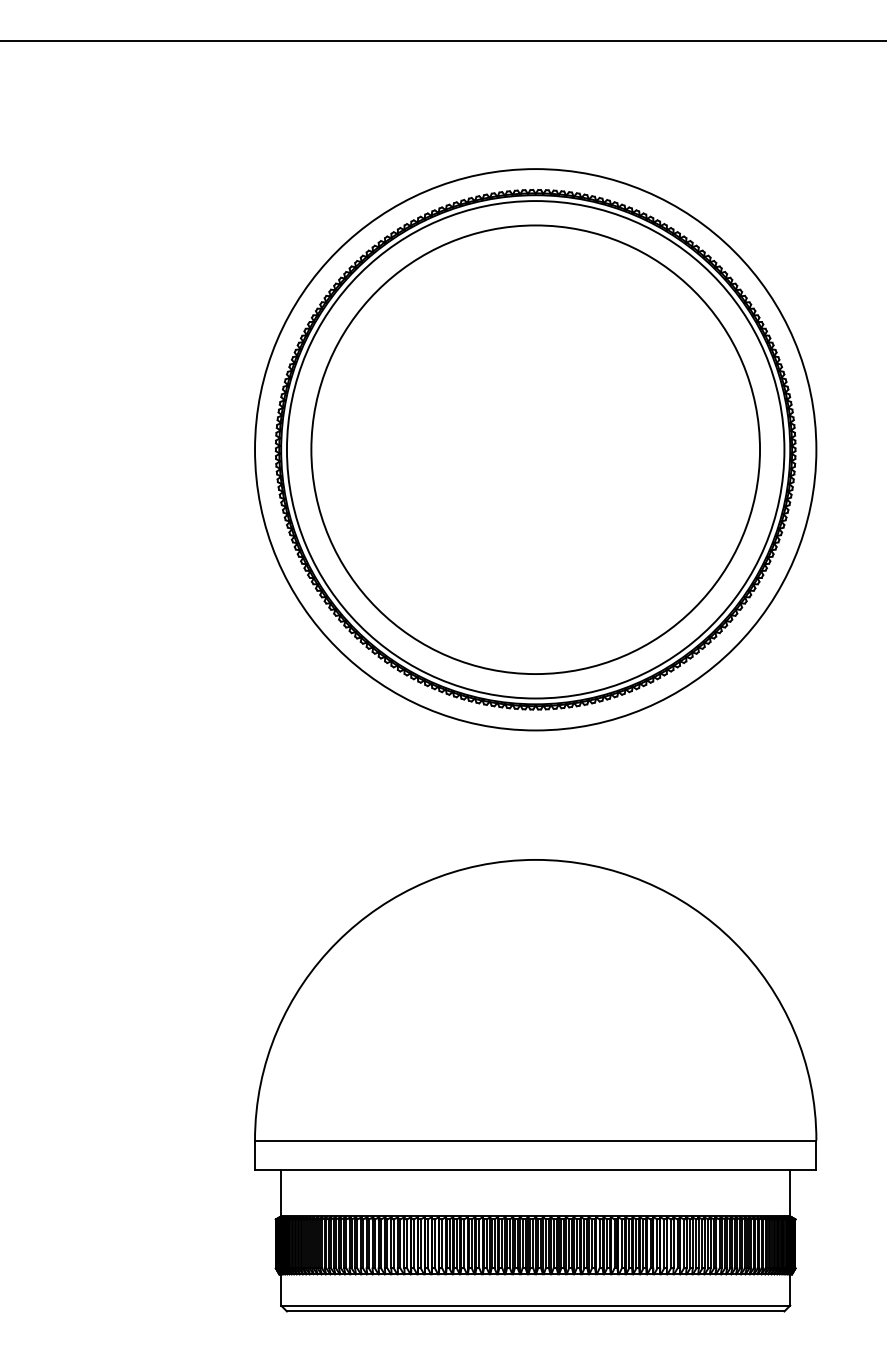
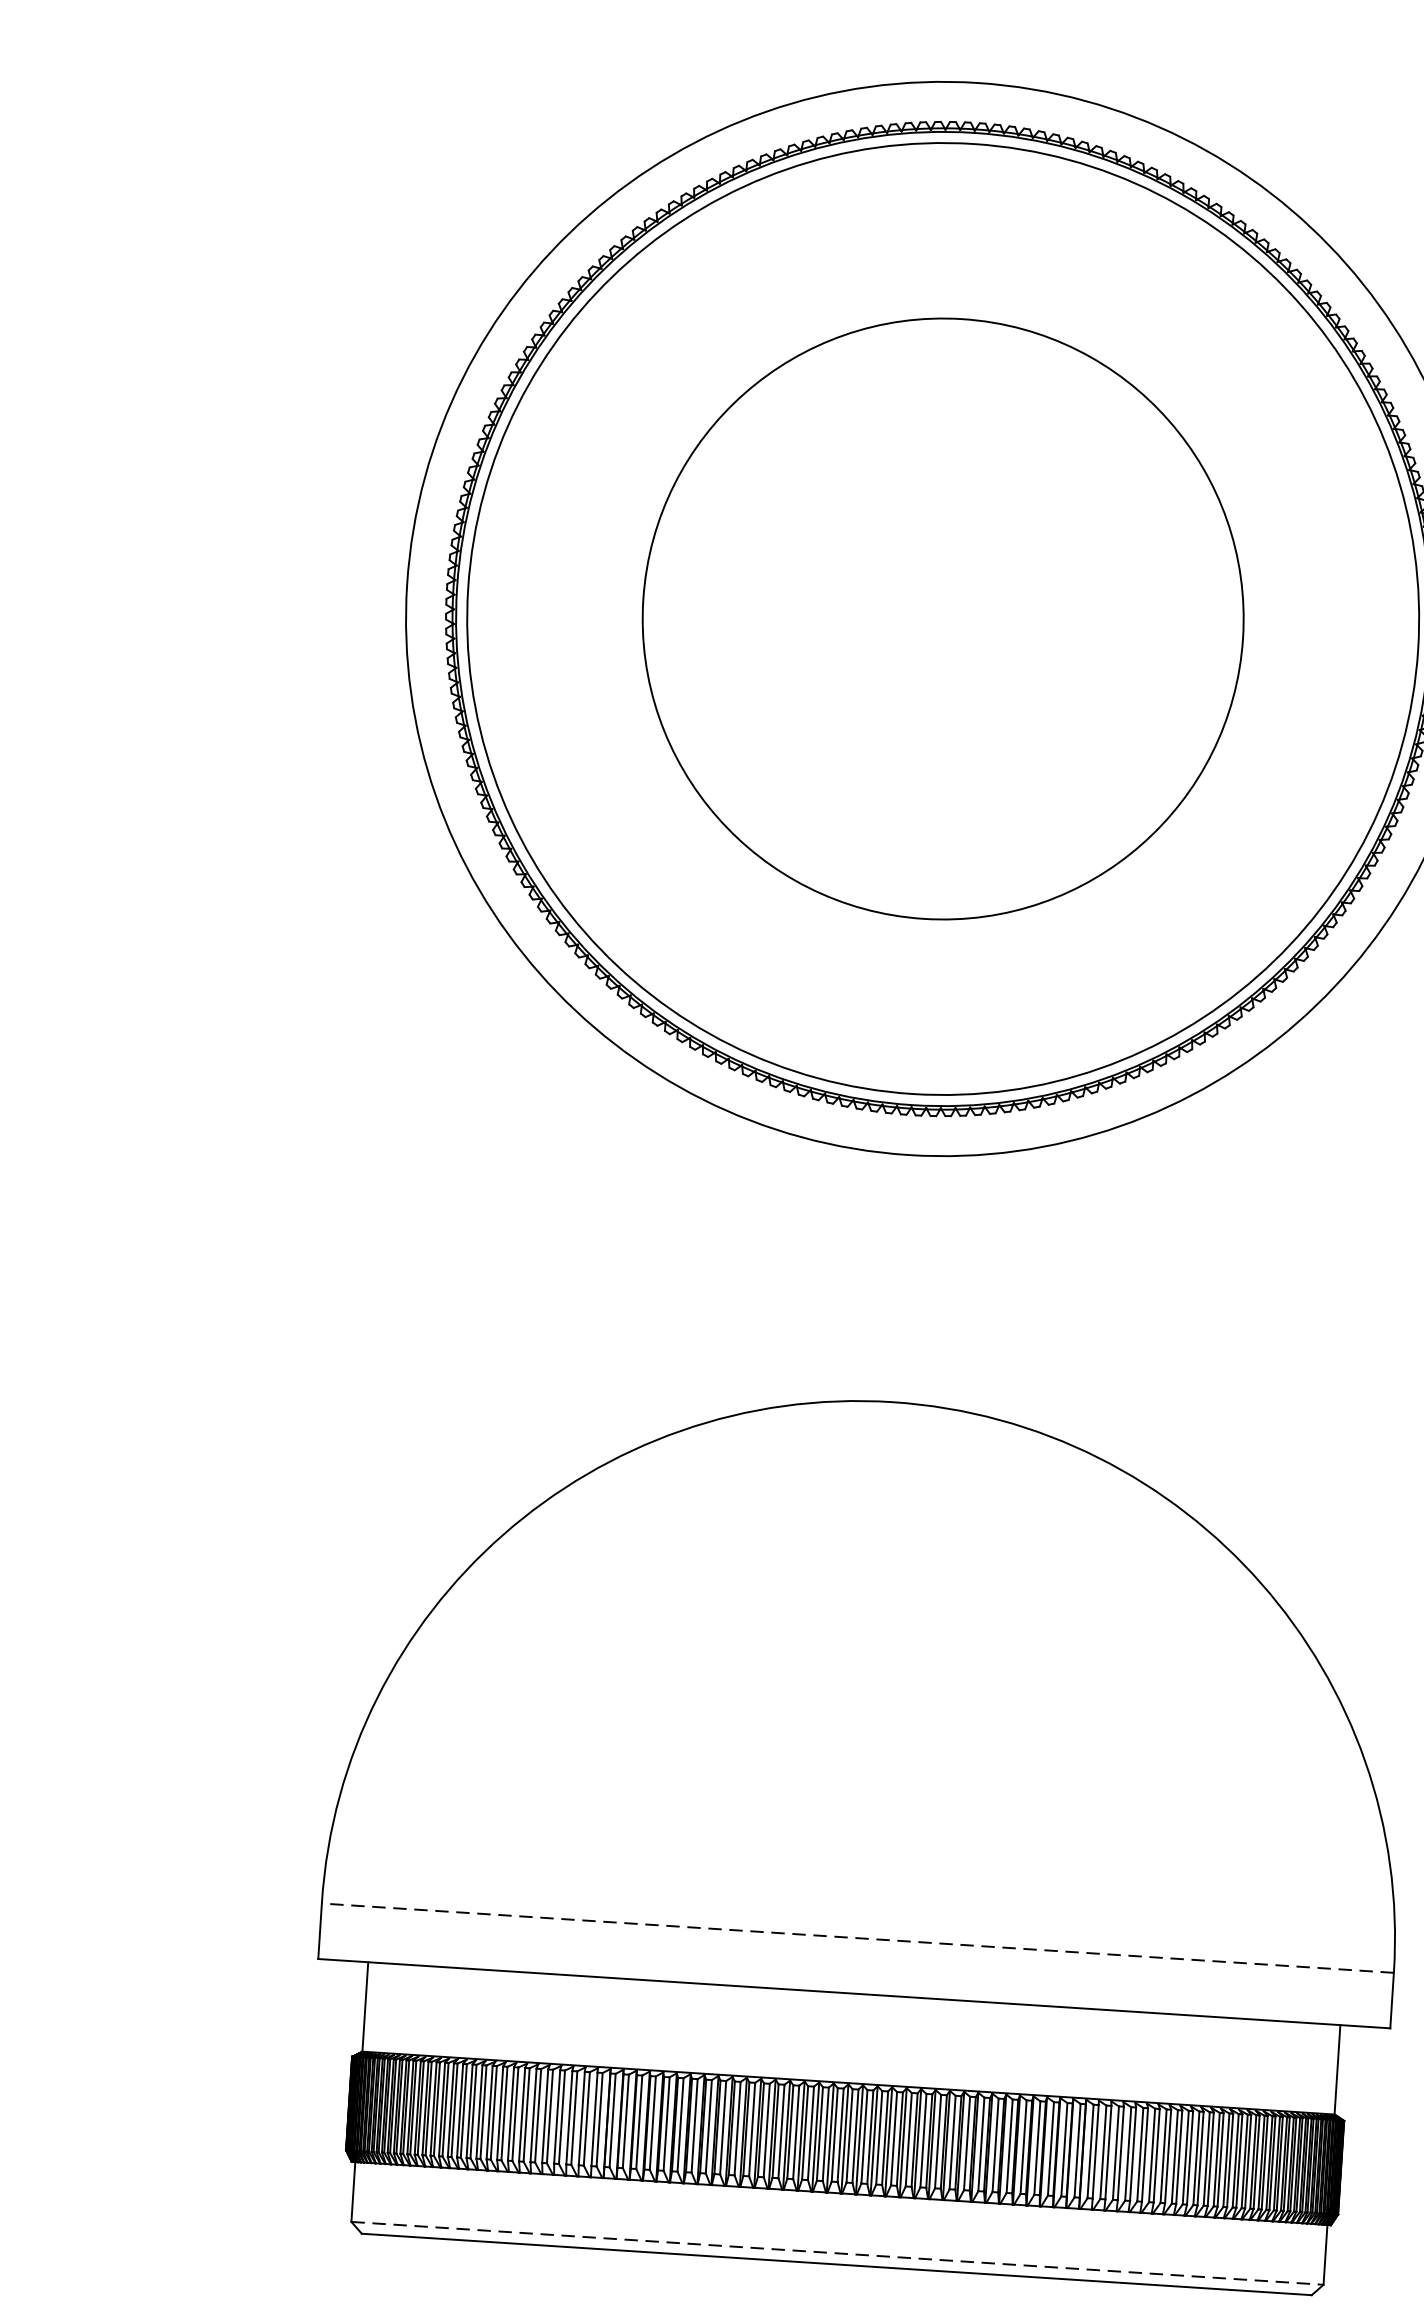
circle: (535, 449) -> (942, 618), size x0.7
line: (535, 1140) -> (857, 1938), solid -> dashed
line: (535, 1305) -> (837, 2253), solid -> dashed

